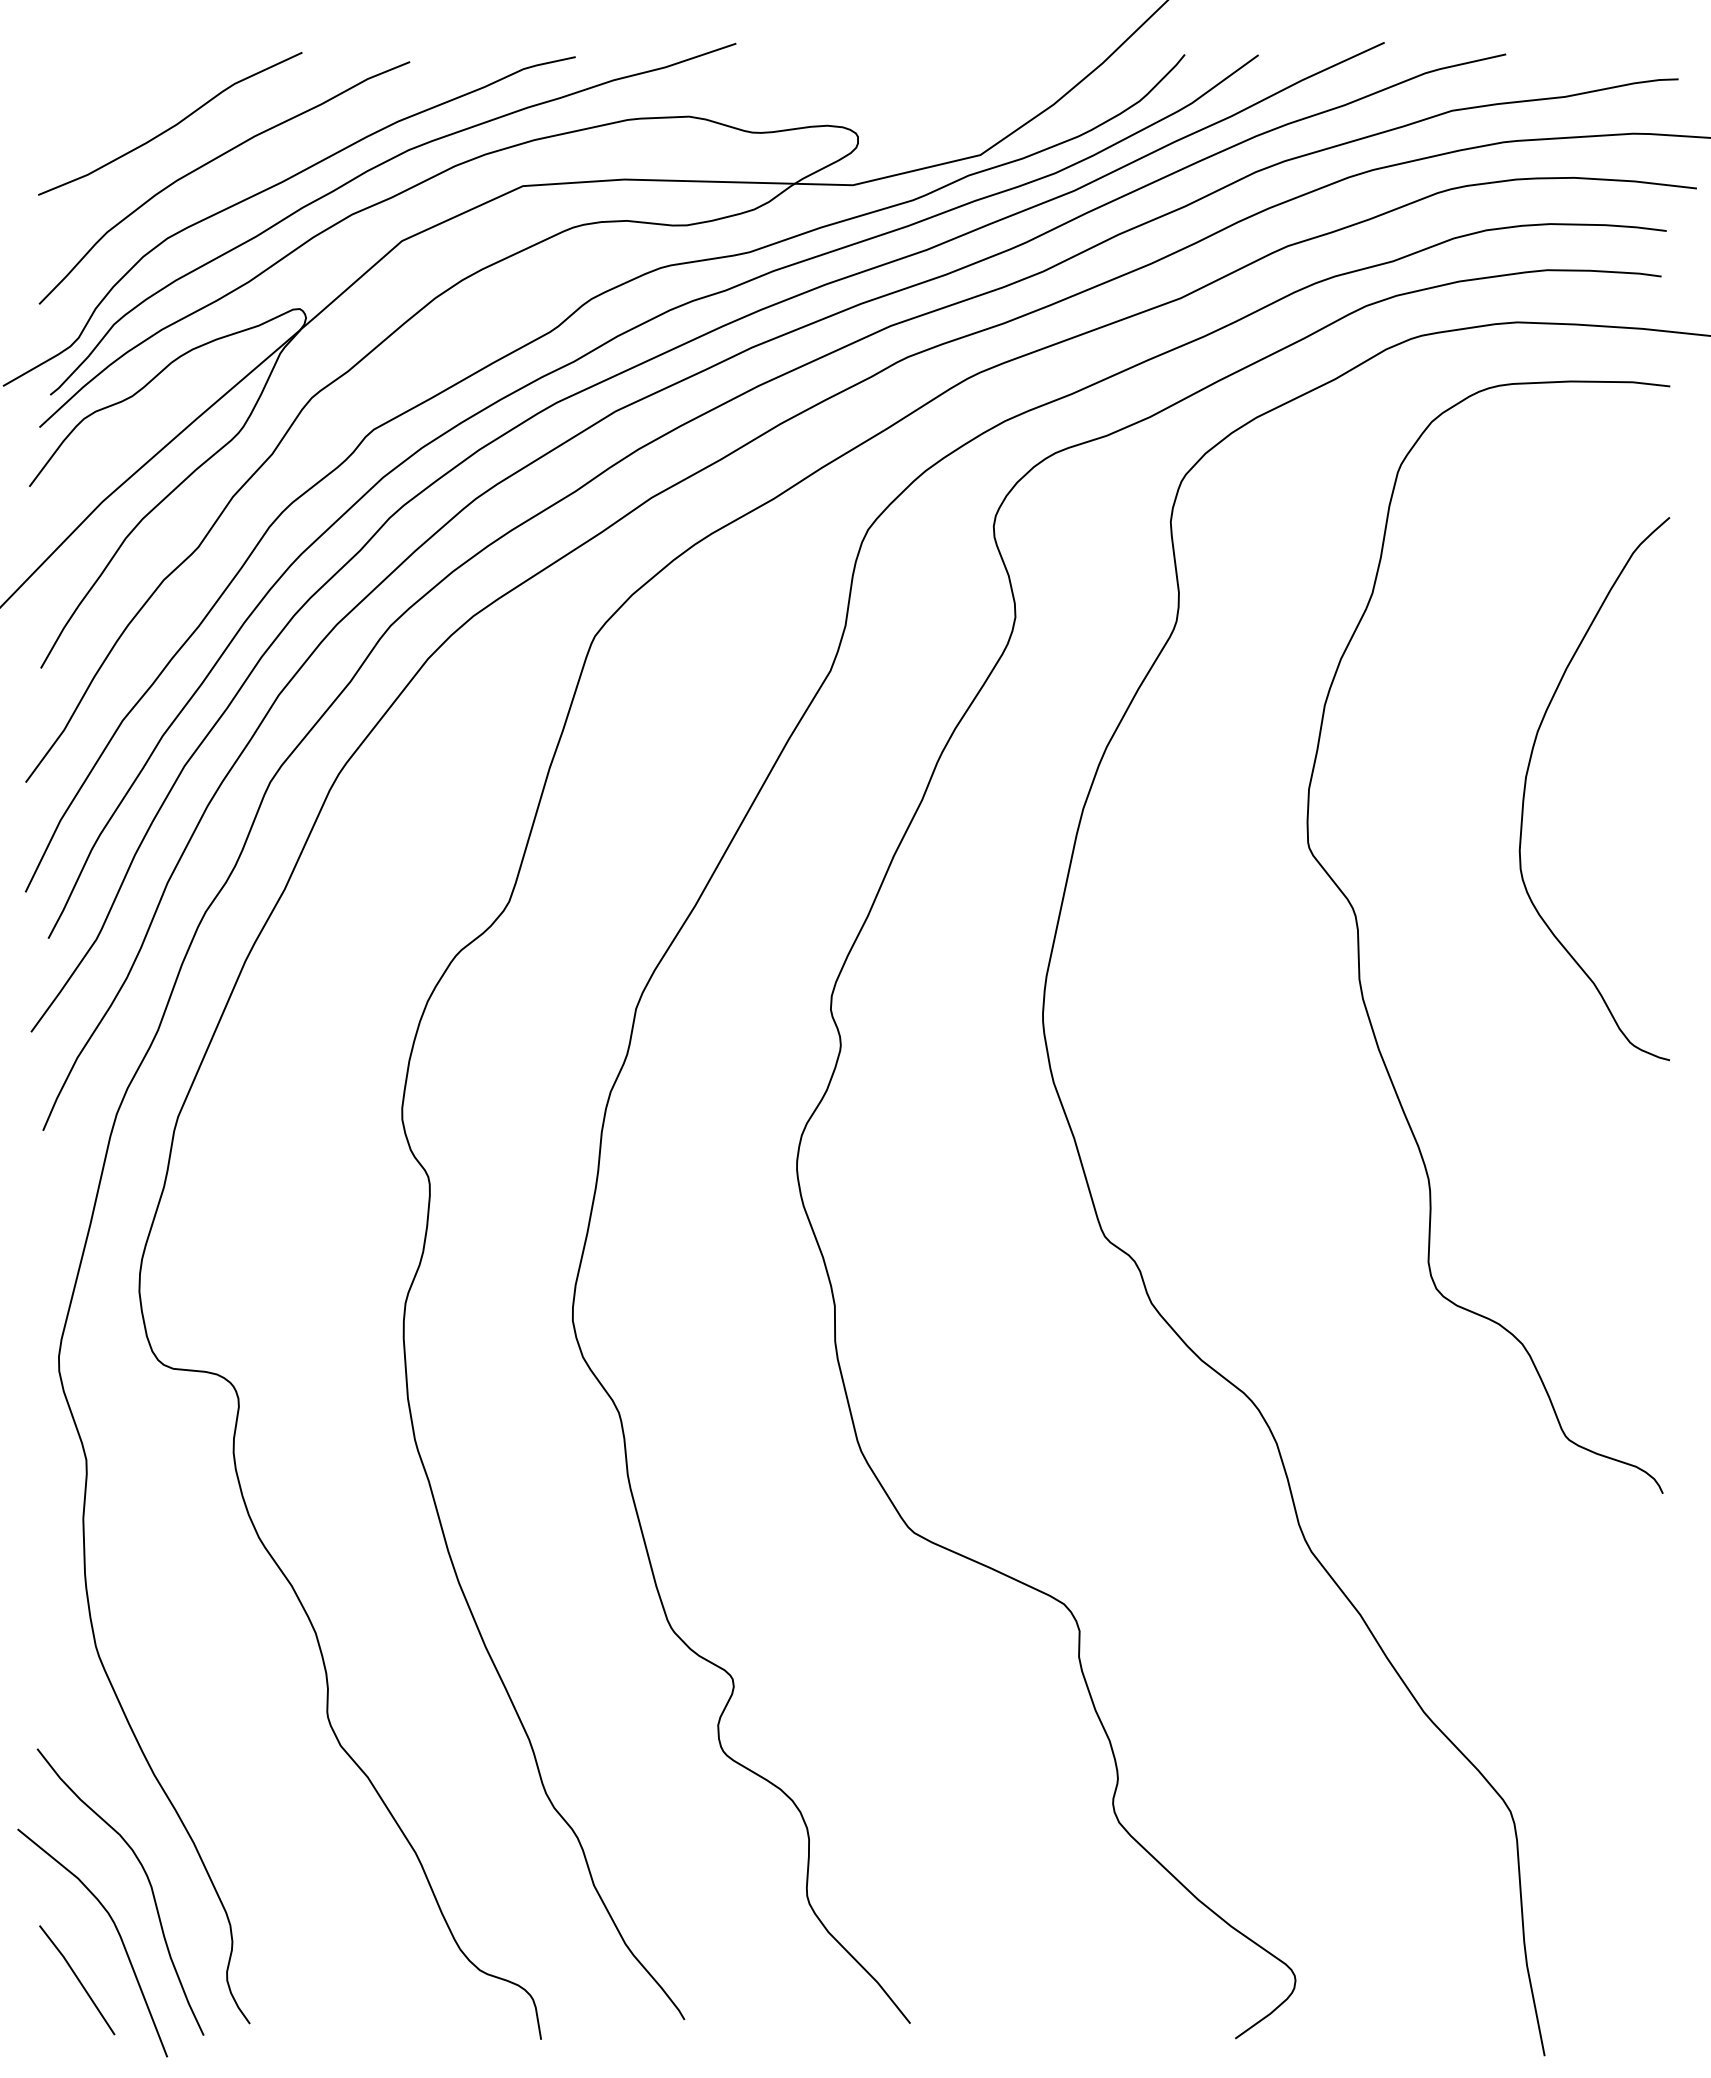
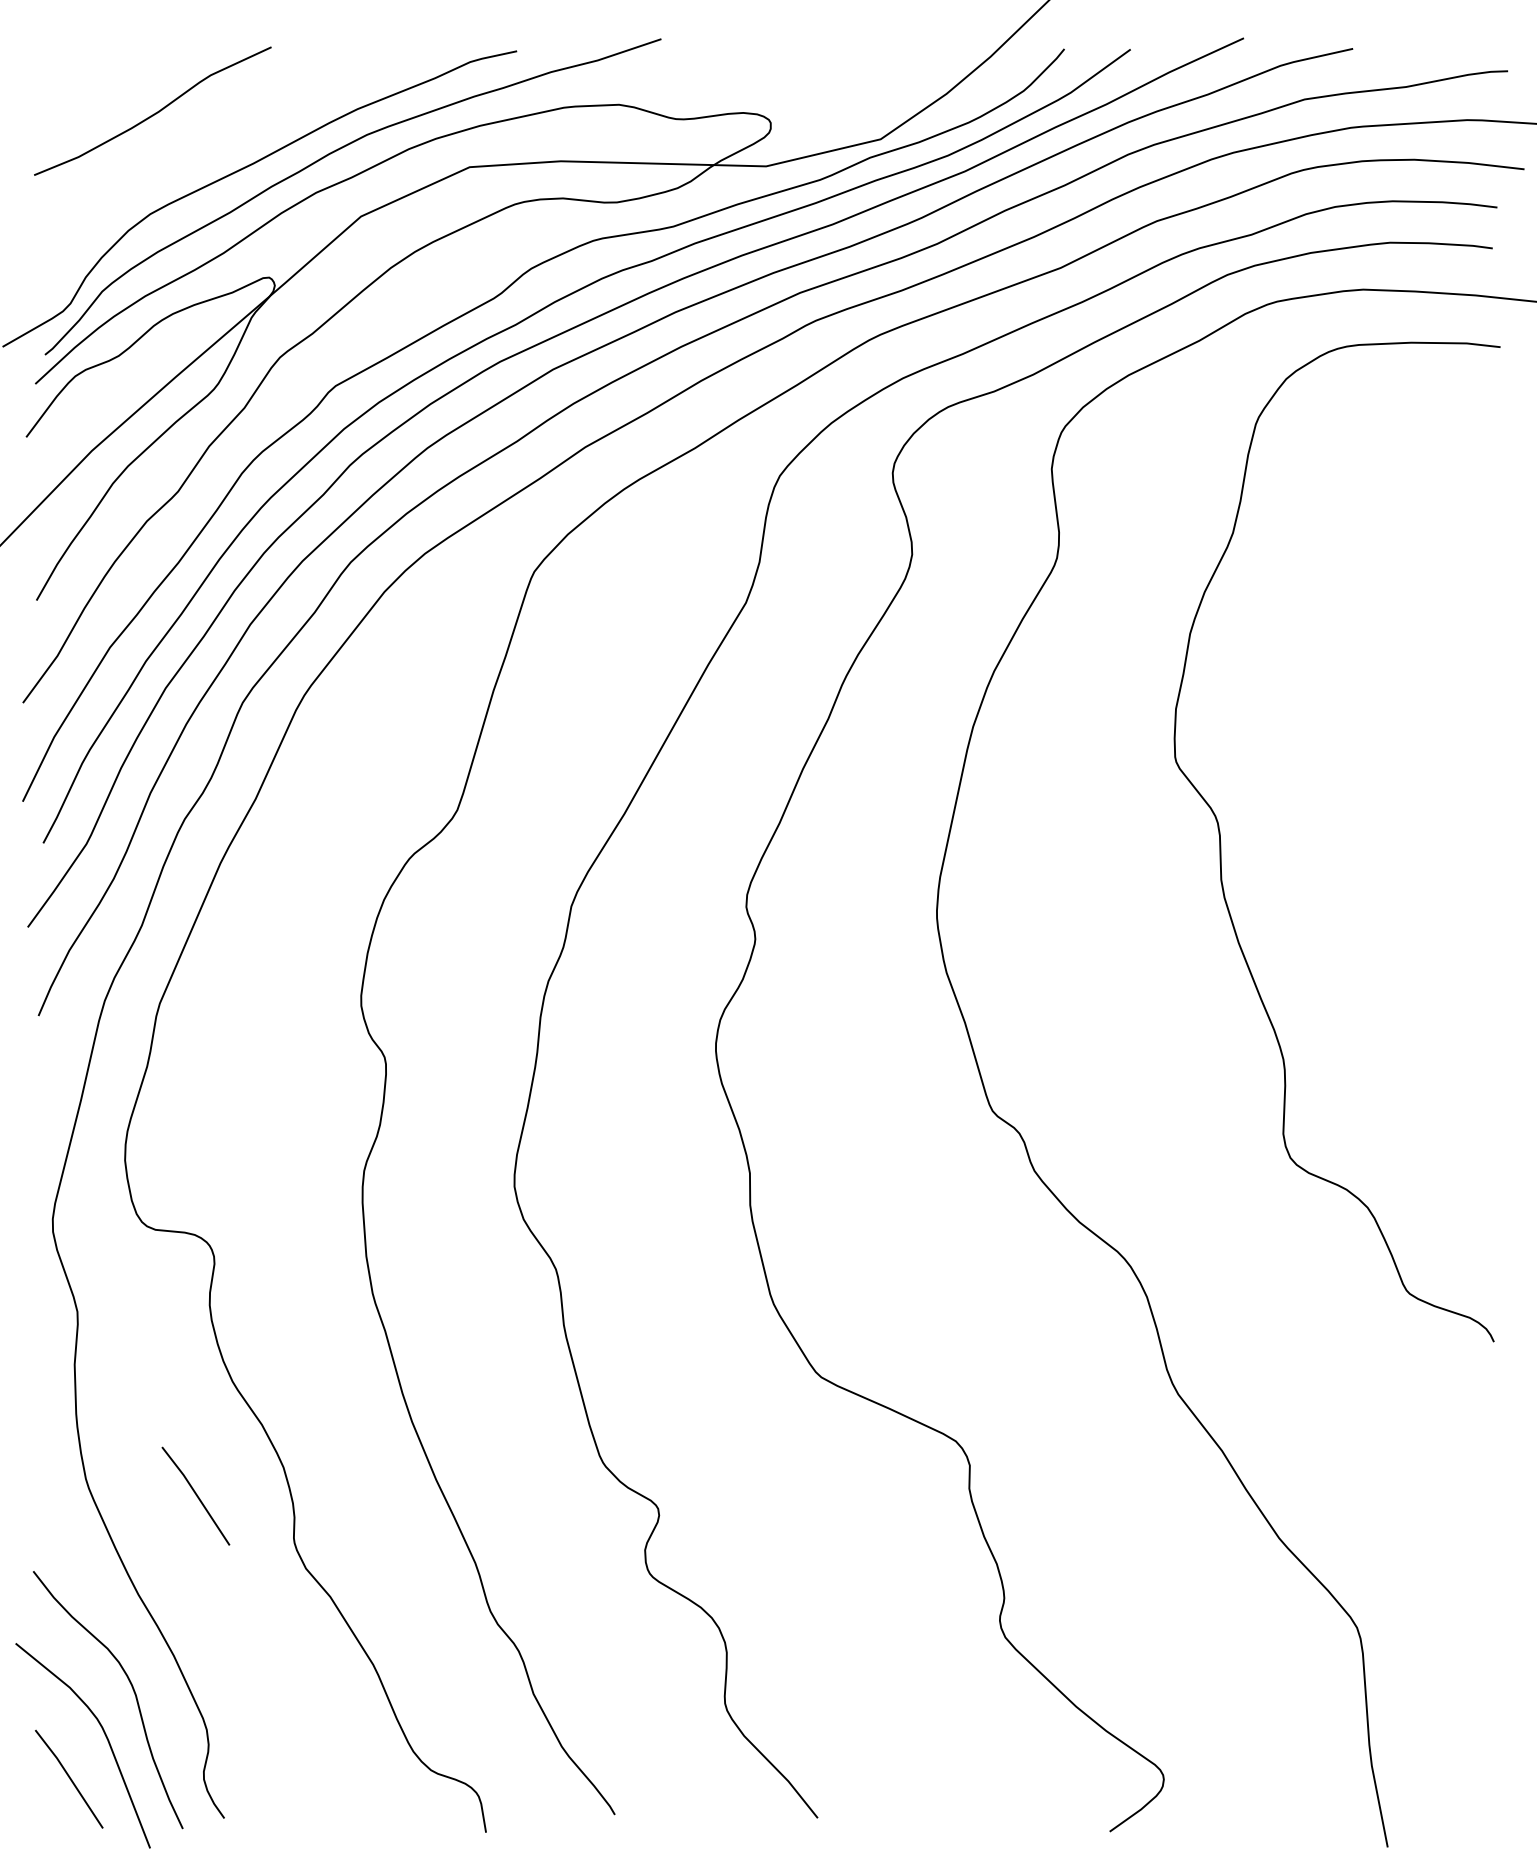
curve: (214, 160) -> (192, 144), removed
curve: (1528, 772) -> (1373, 694), removed
line: (218, 1664) -> (196, 1495), added

